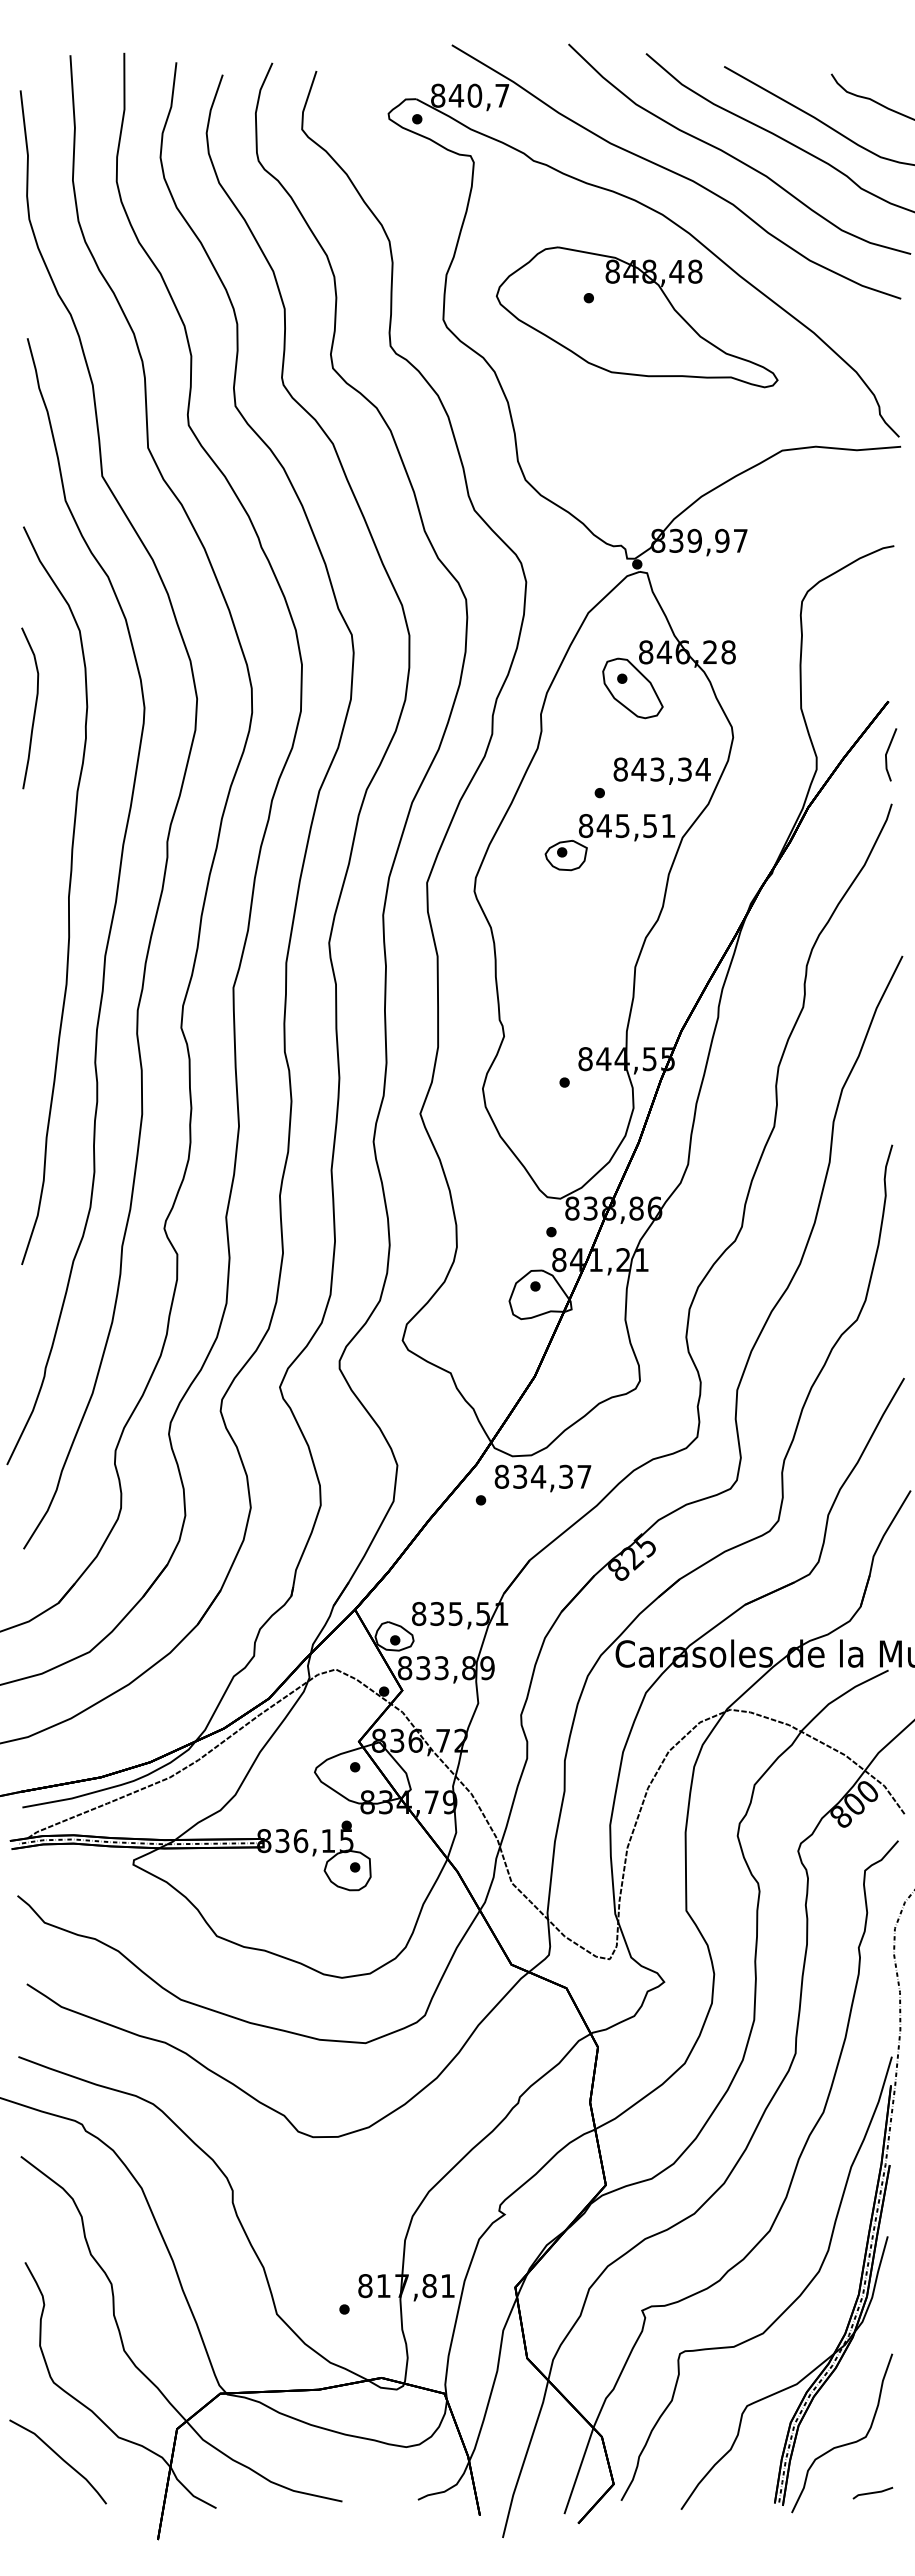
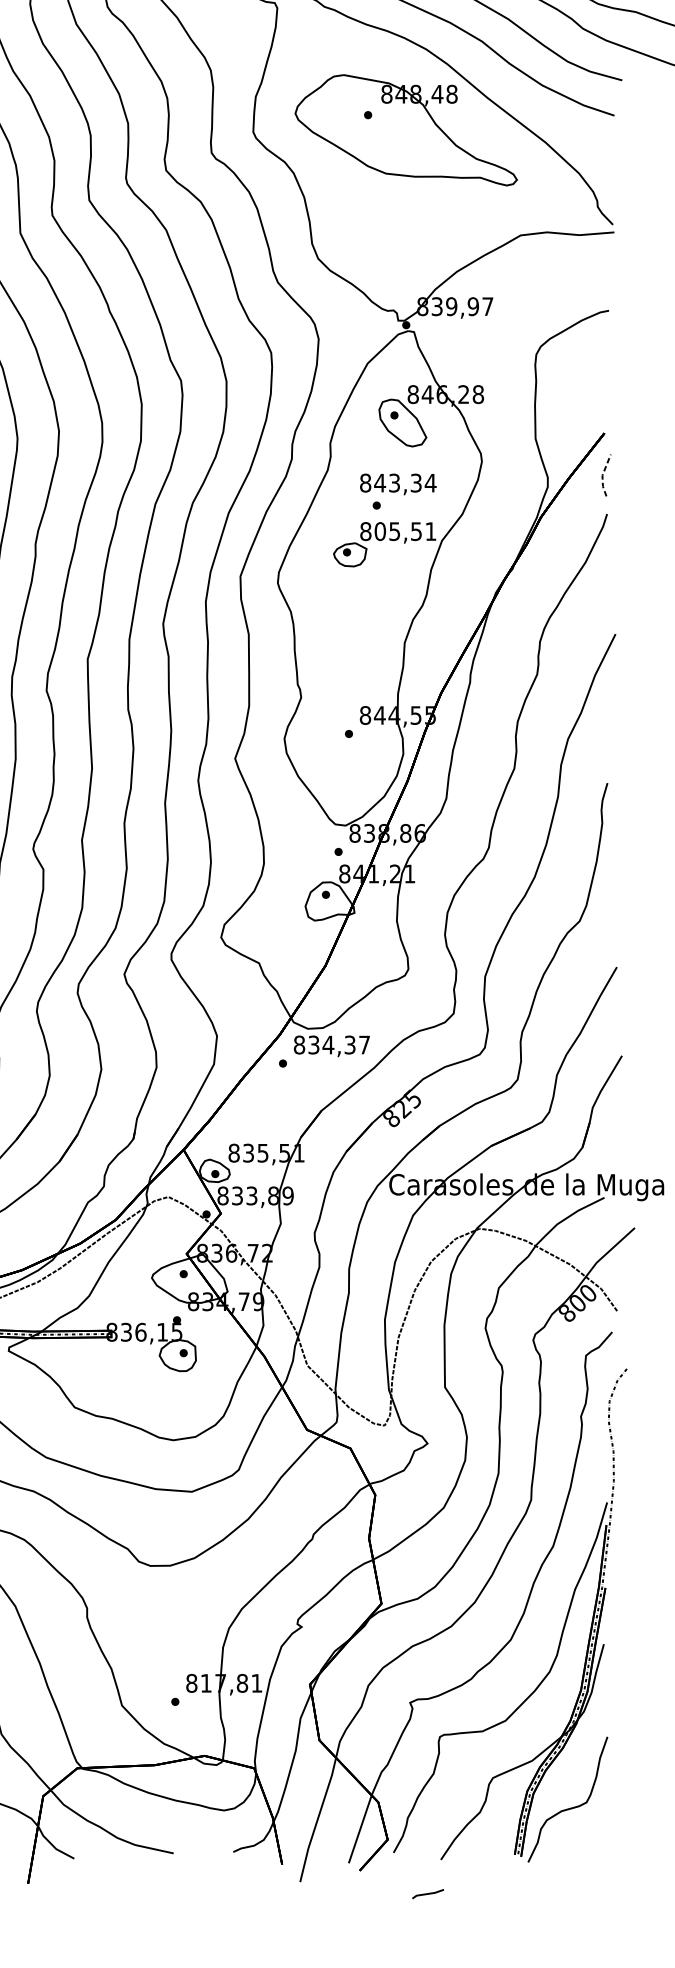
line: (885, 754) -> (602, 475), solid -> dashed
text: (661, 770) -> (397, 483), moved
text: (603, 826) -> (379, 531), 845,51 -> 805,51
line: (872, 2492) -> (427, 1893), moved

